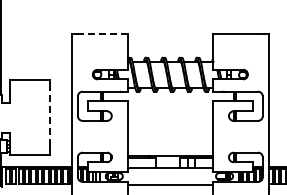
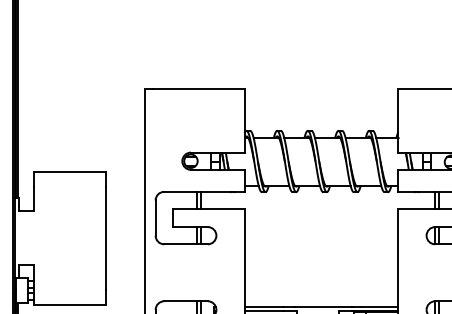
line: (101, 34) -> (197, 89), dashed -> solid
line: (50, 117) -> (106, 238), dashed -> solid

